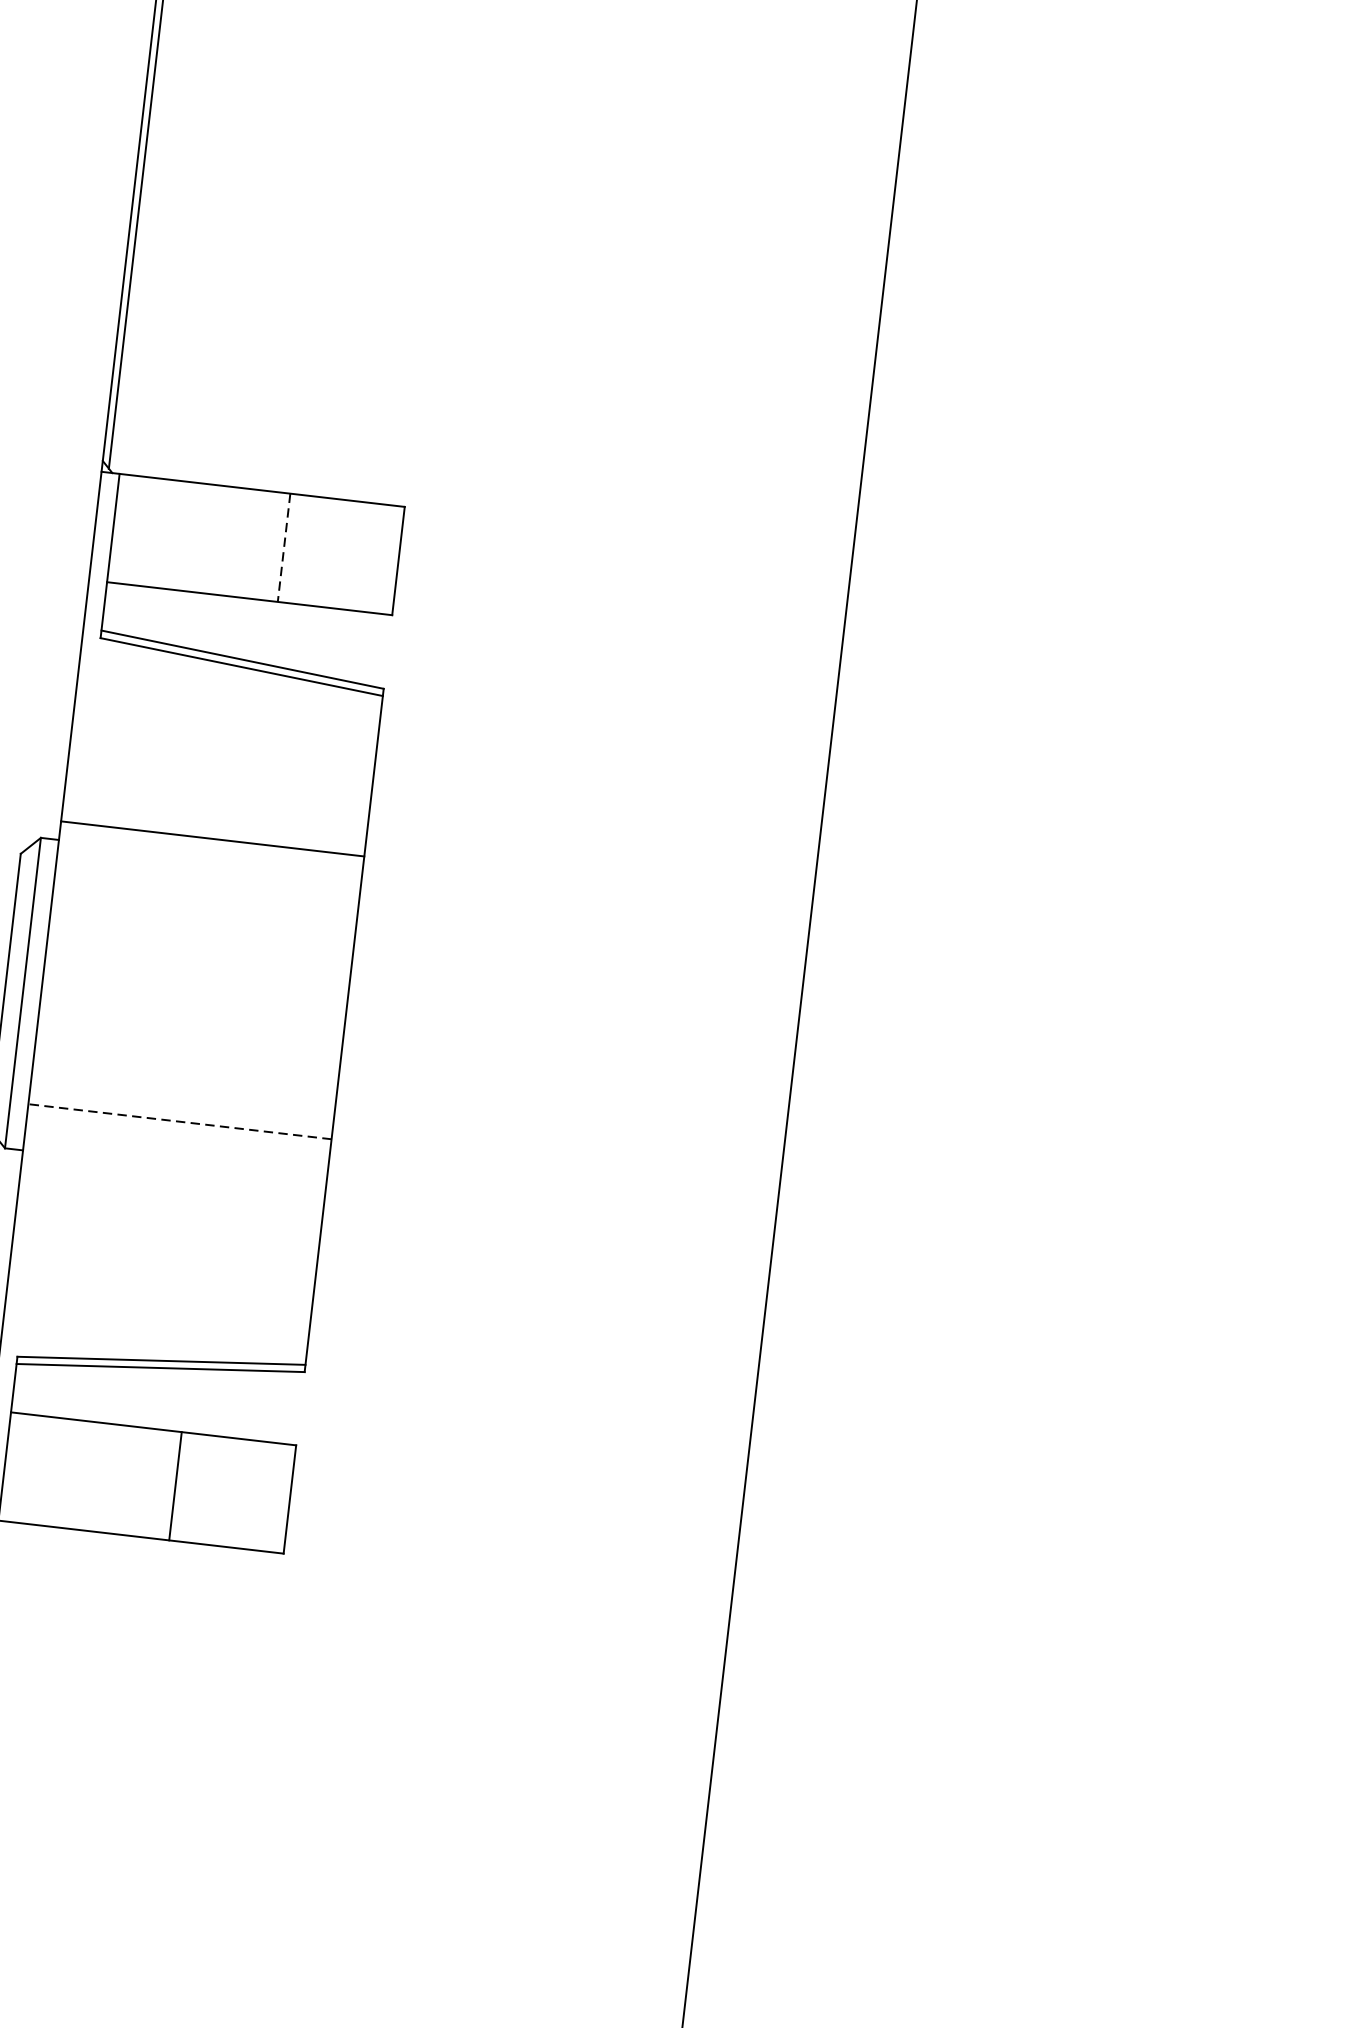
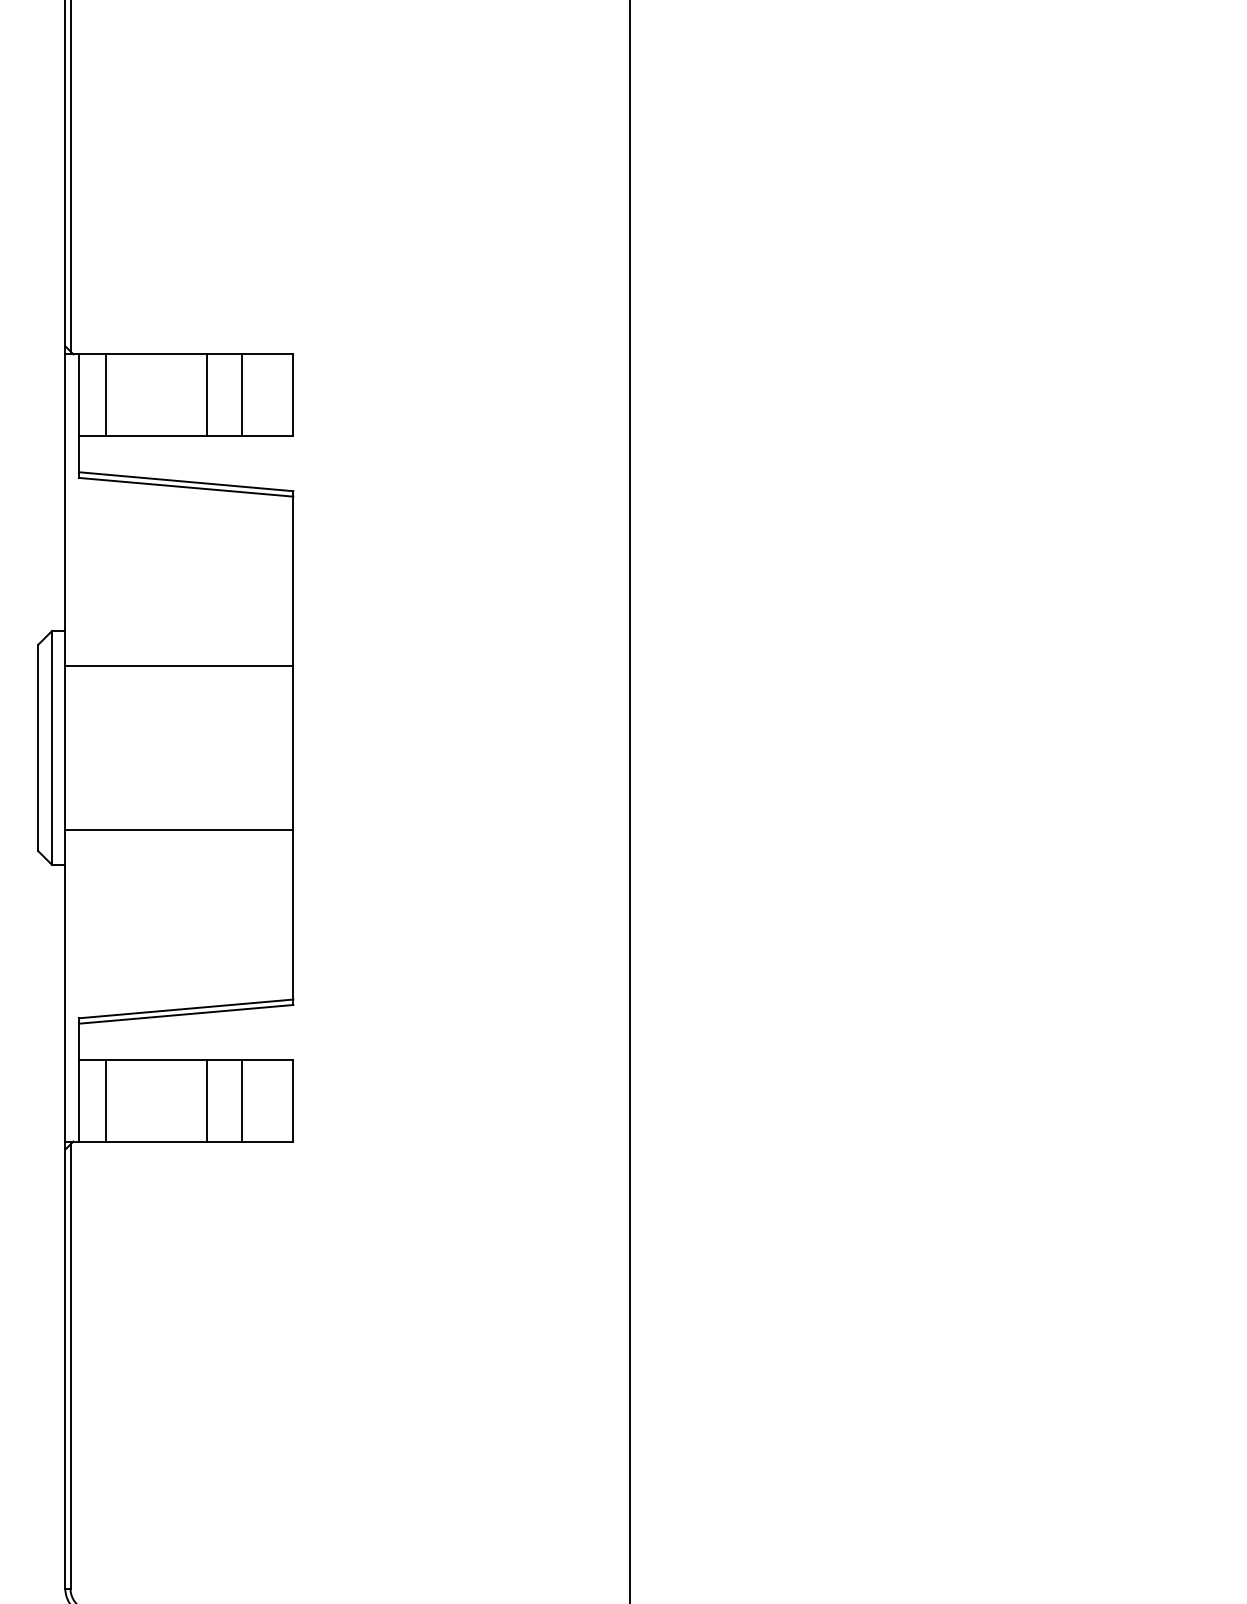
line: (150, 531) -> (106, 394), added
line: (284, 548) -> (207, 395), dashed -> solid
line: (329, 552) -> (241, 394), added
line: (212, 839) -> (179, 666), moved
line: (180, 1121) -> (179, 829), dashed -> solid
line: (41, 1470) -> (106, 1100), added
line: (221, 1491) -> (241, 1100), added

